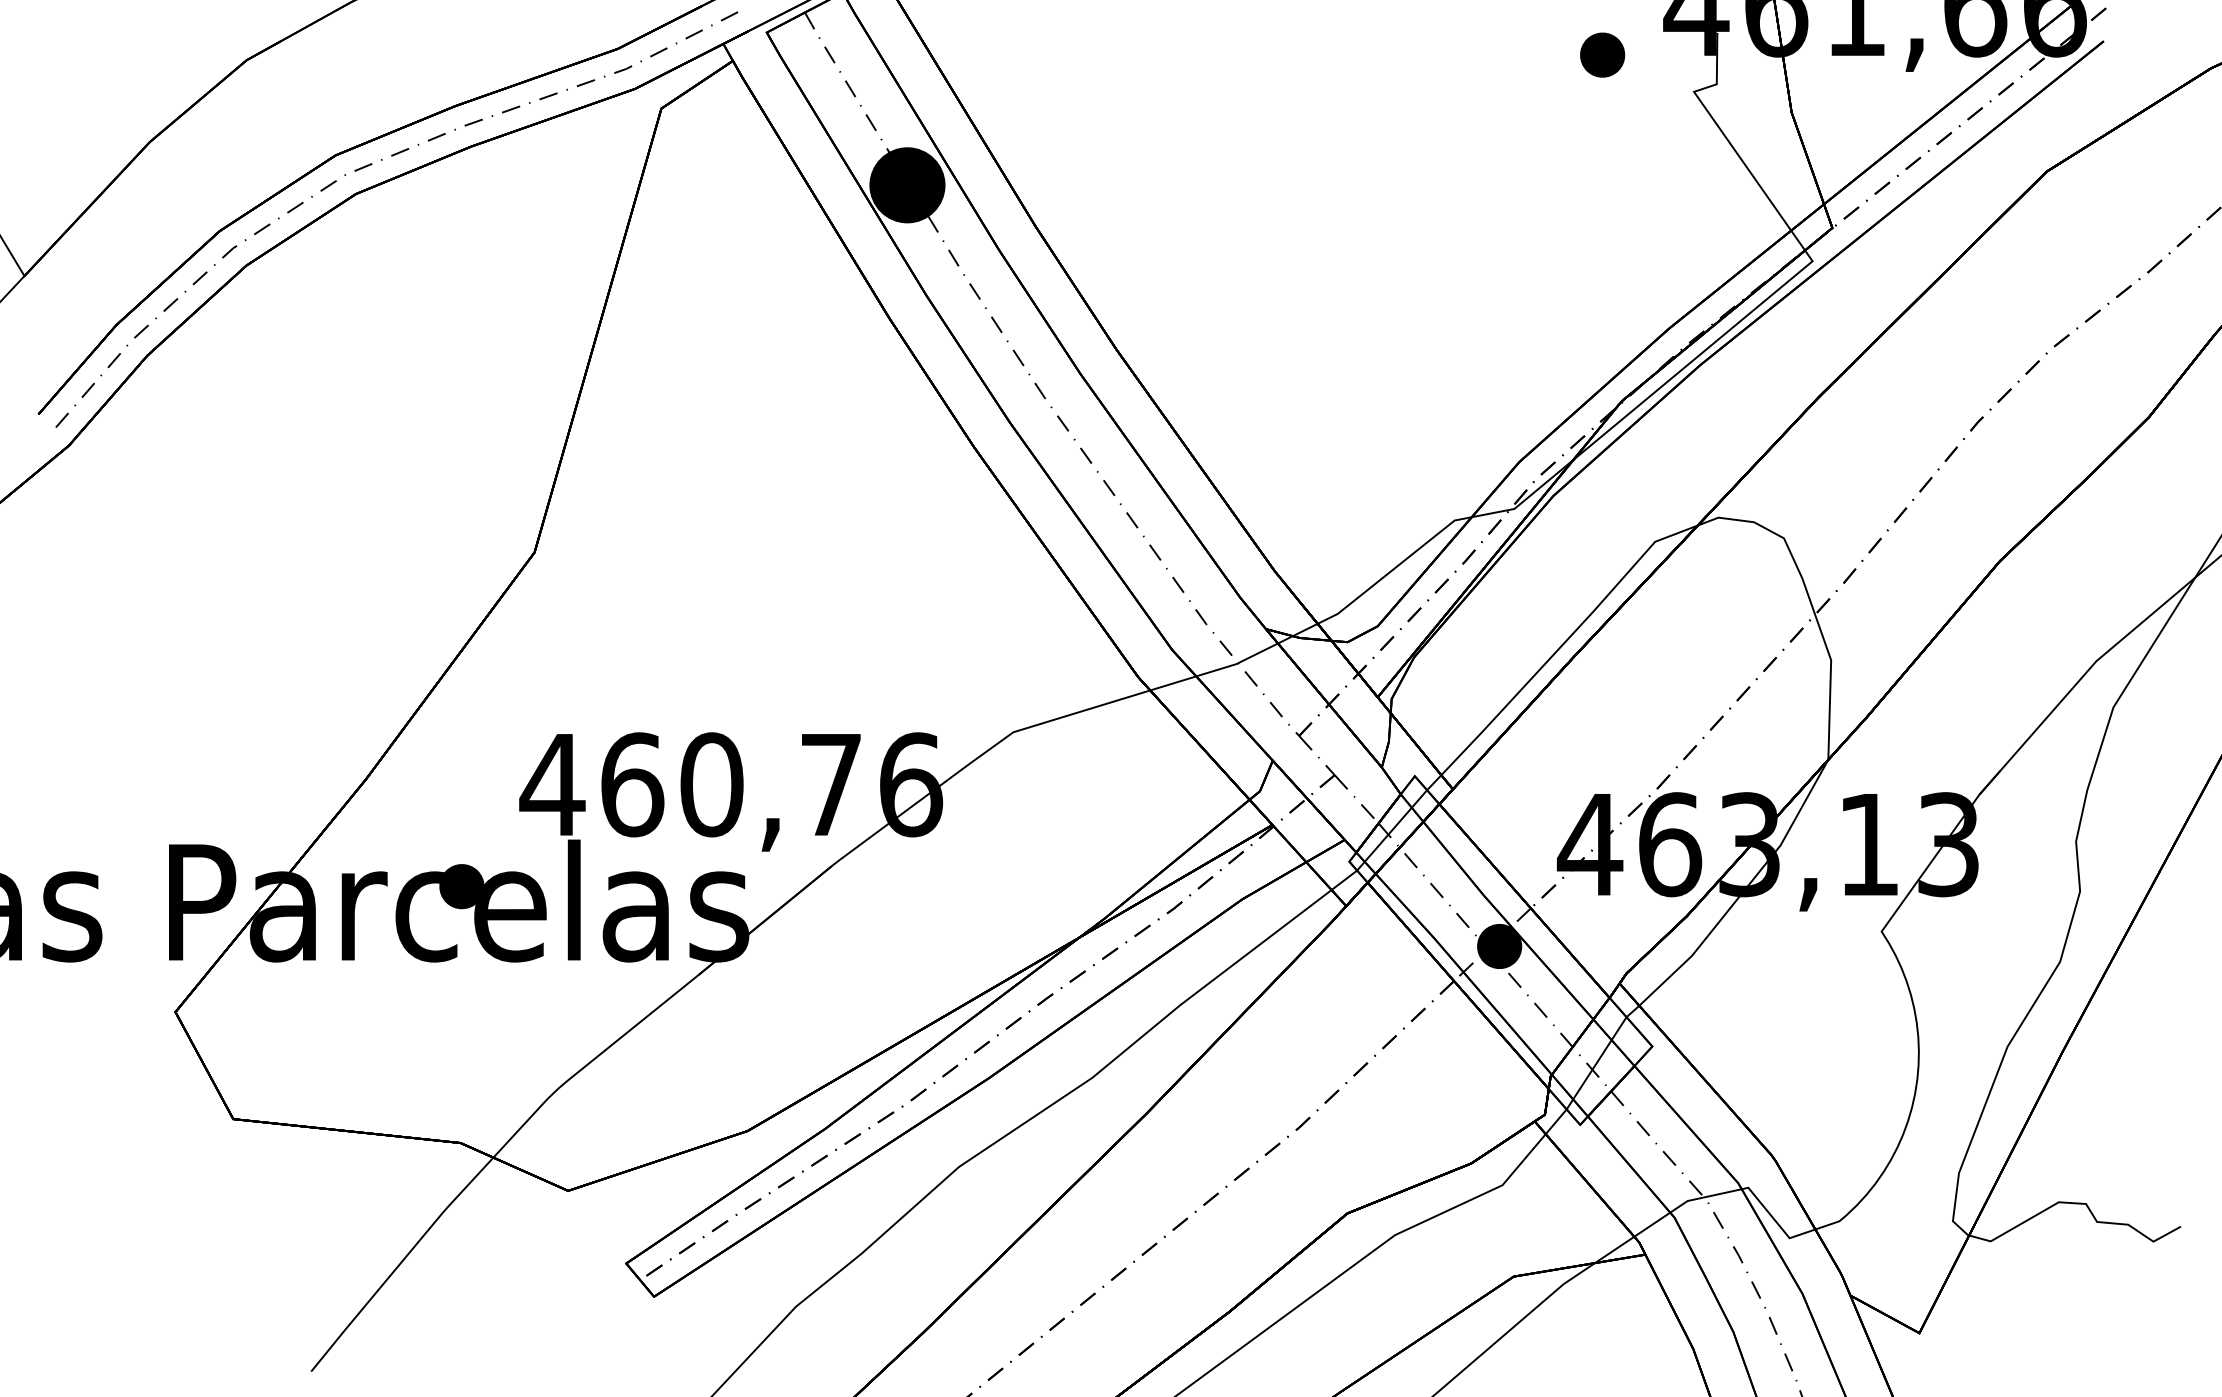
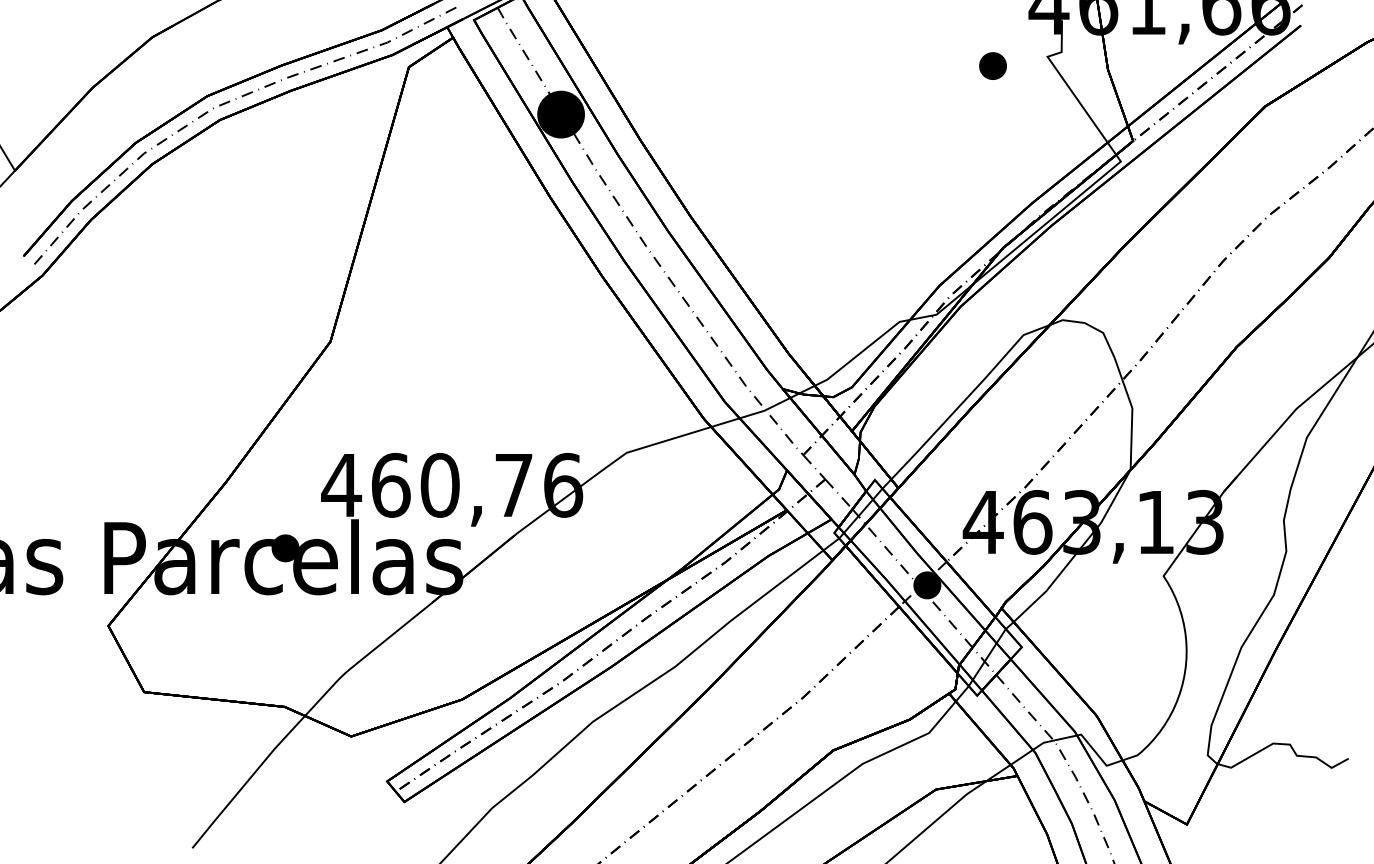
part: (1601, 54) -> (992, 65), moved

